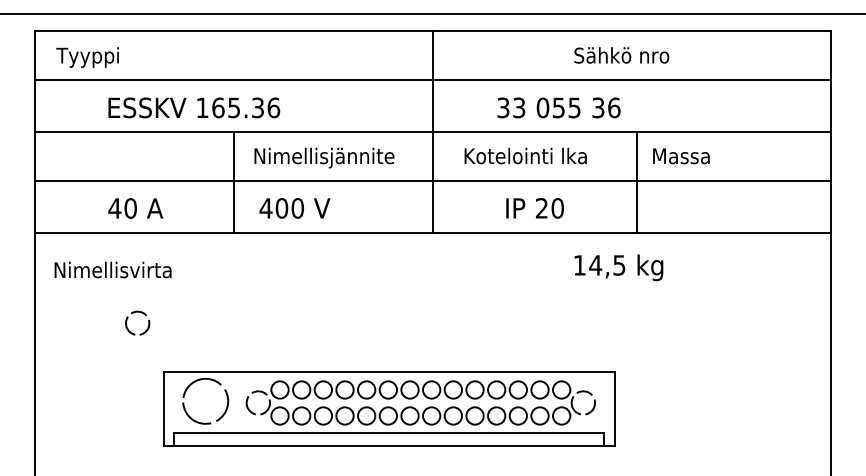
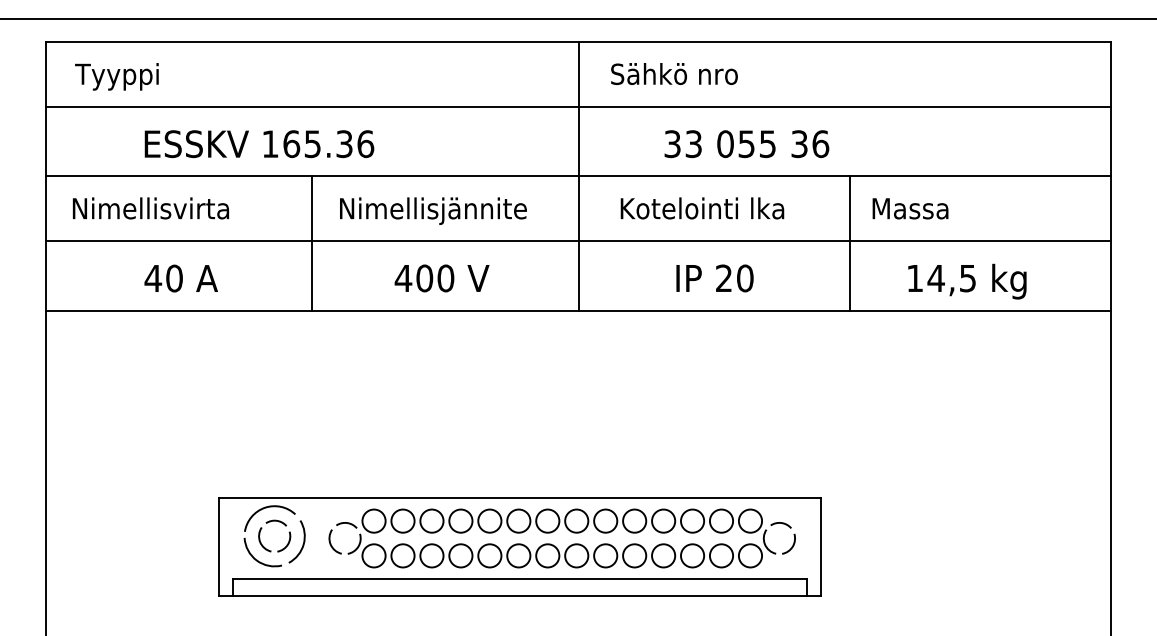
text: (621, 55) -> (674, 74), moved
text: (294, 208) -> (441, 278), moved
text: (618, 267) -> (966, 281), moved
text: (112, 269) -> (150, 207), moved
part: (133, 313) -> (269, 523), moved

